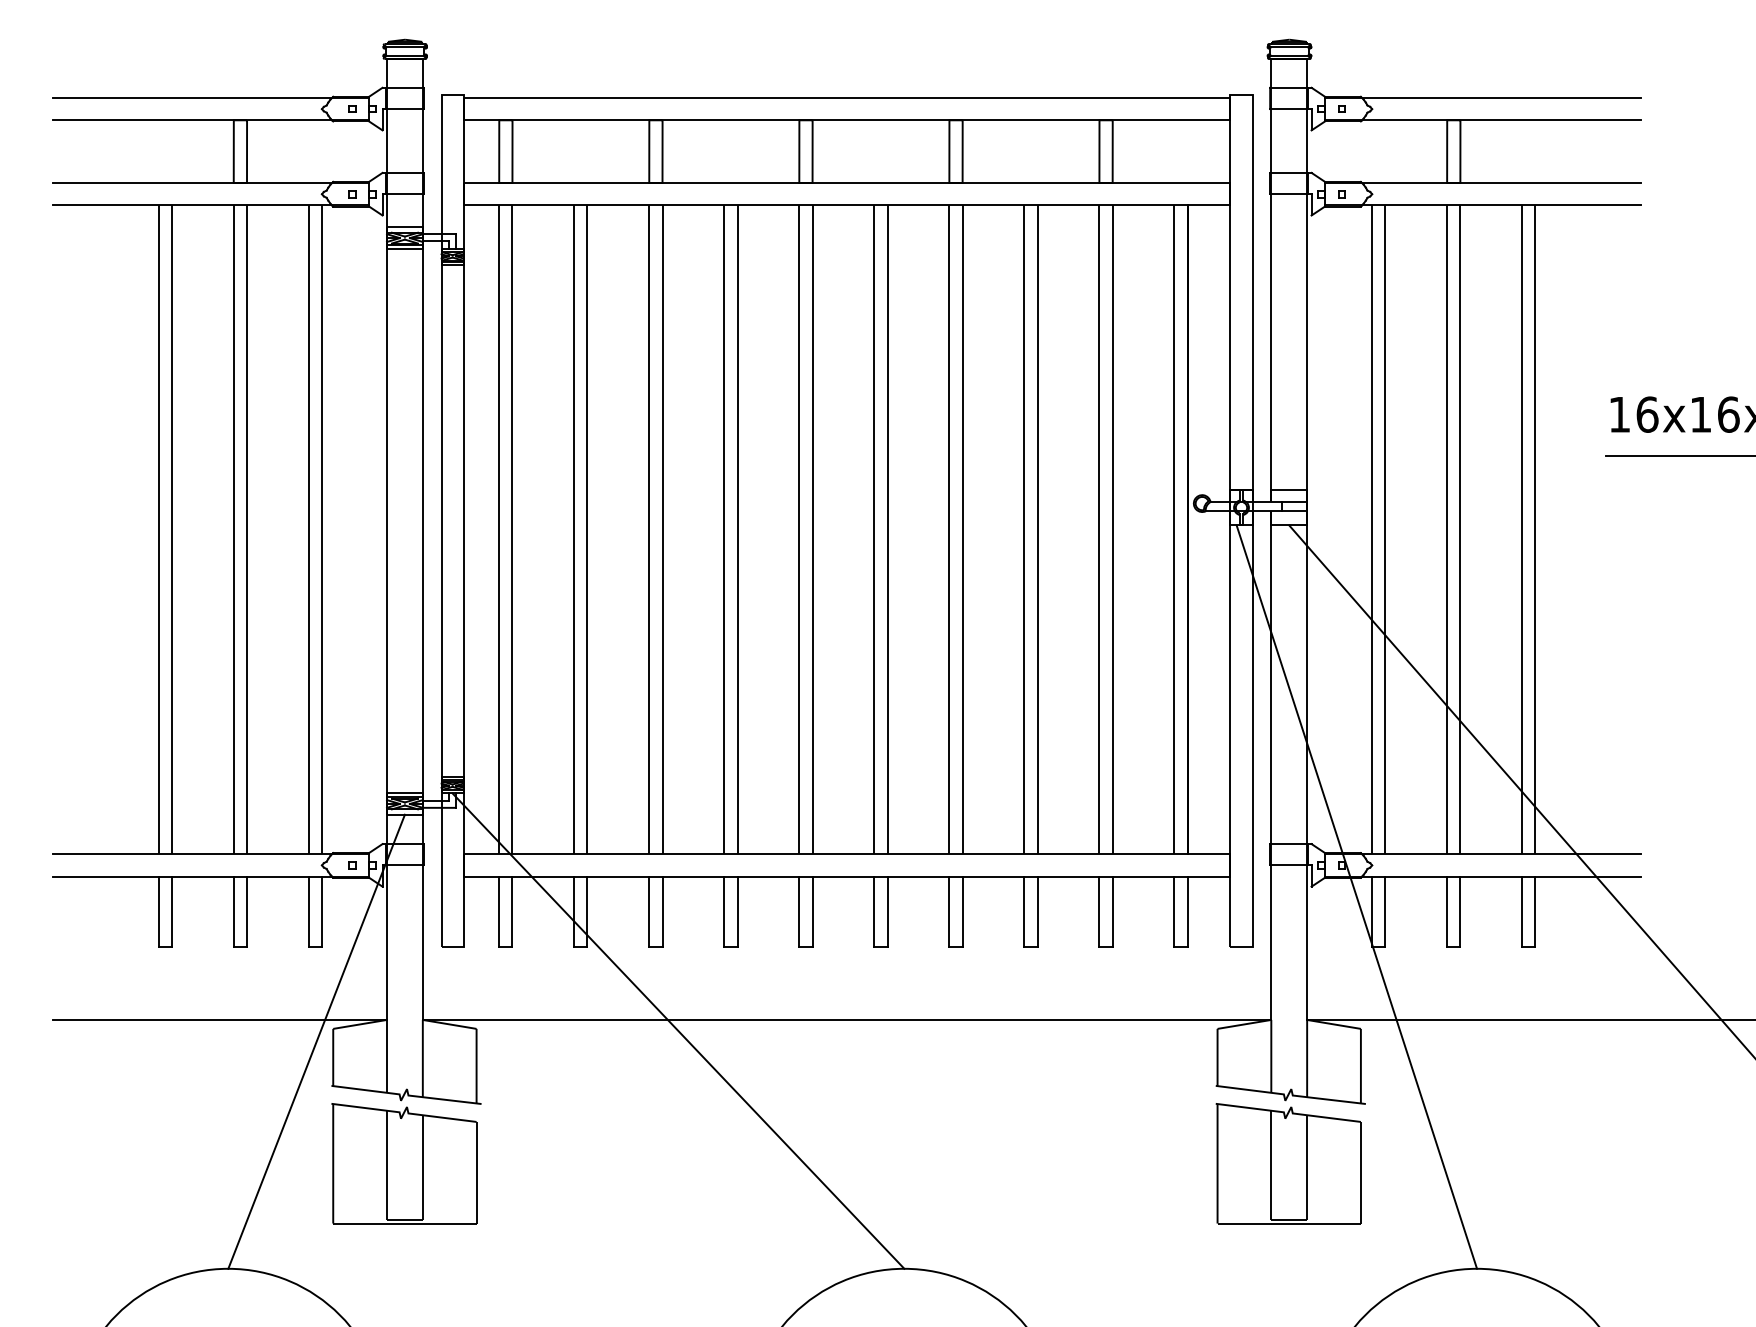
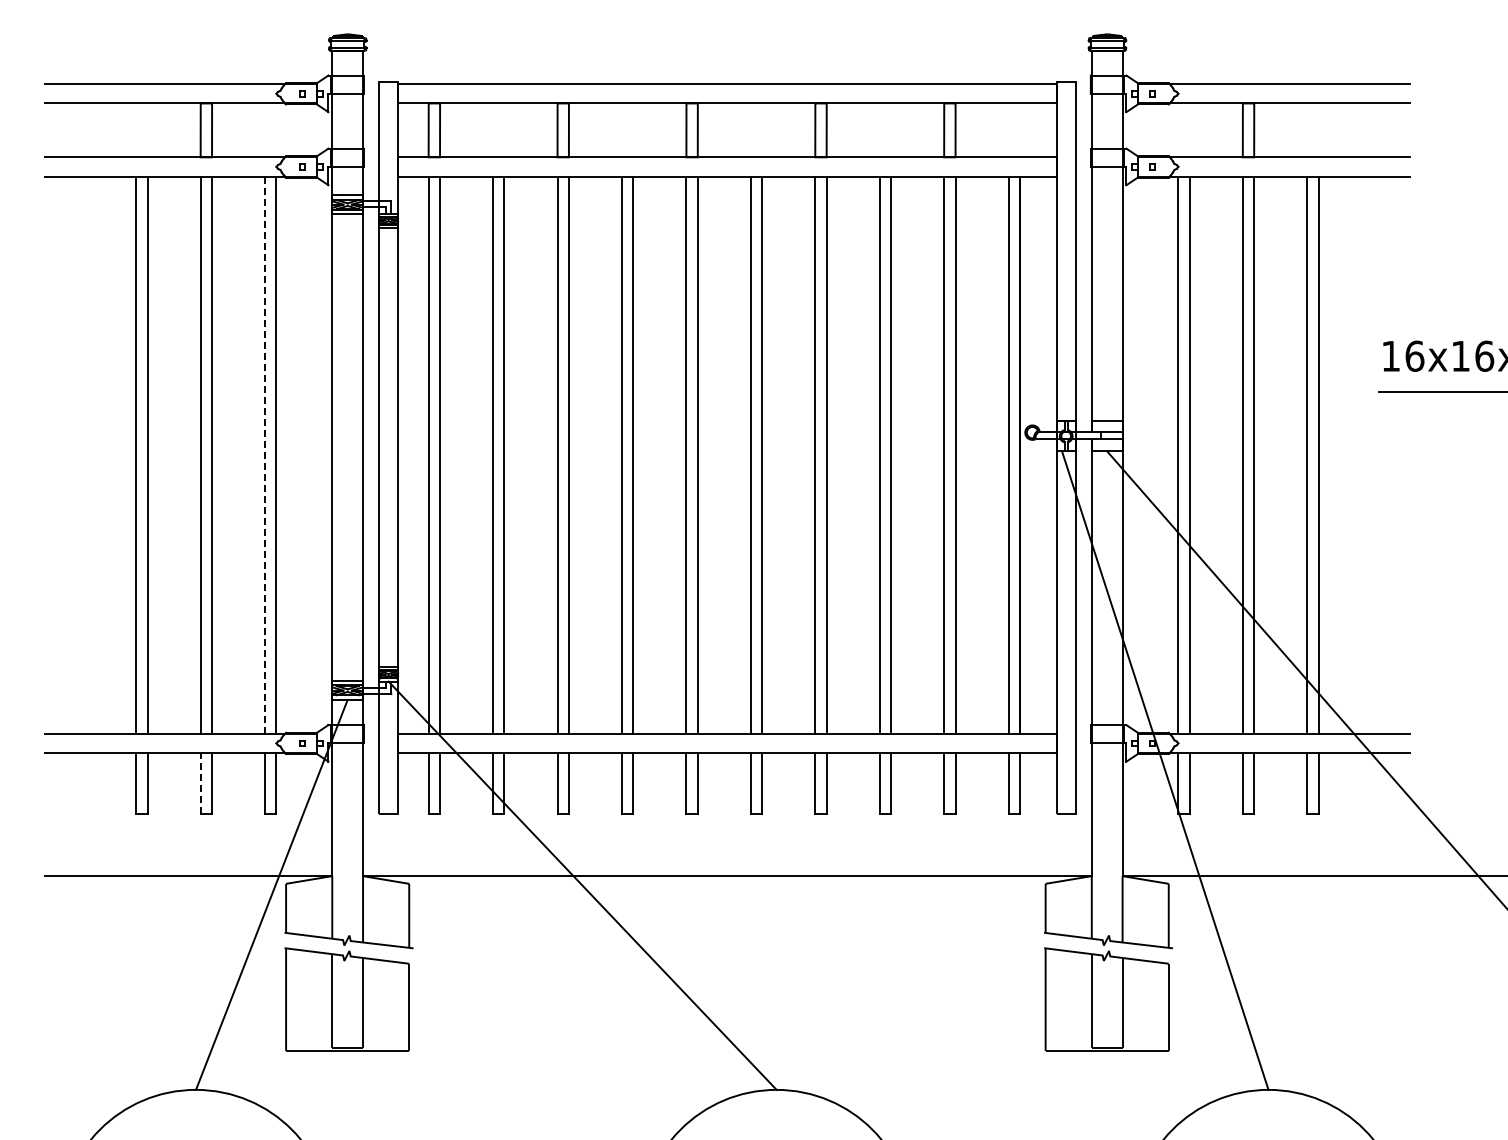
line: (309, 530) -> (265, 455), solid -> dashed
line: (233, 910) -> (200, 782), solid -> dashed

